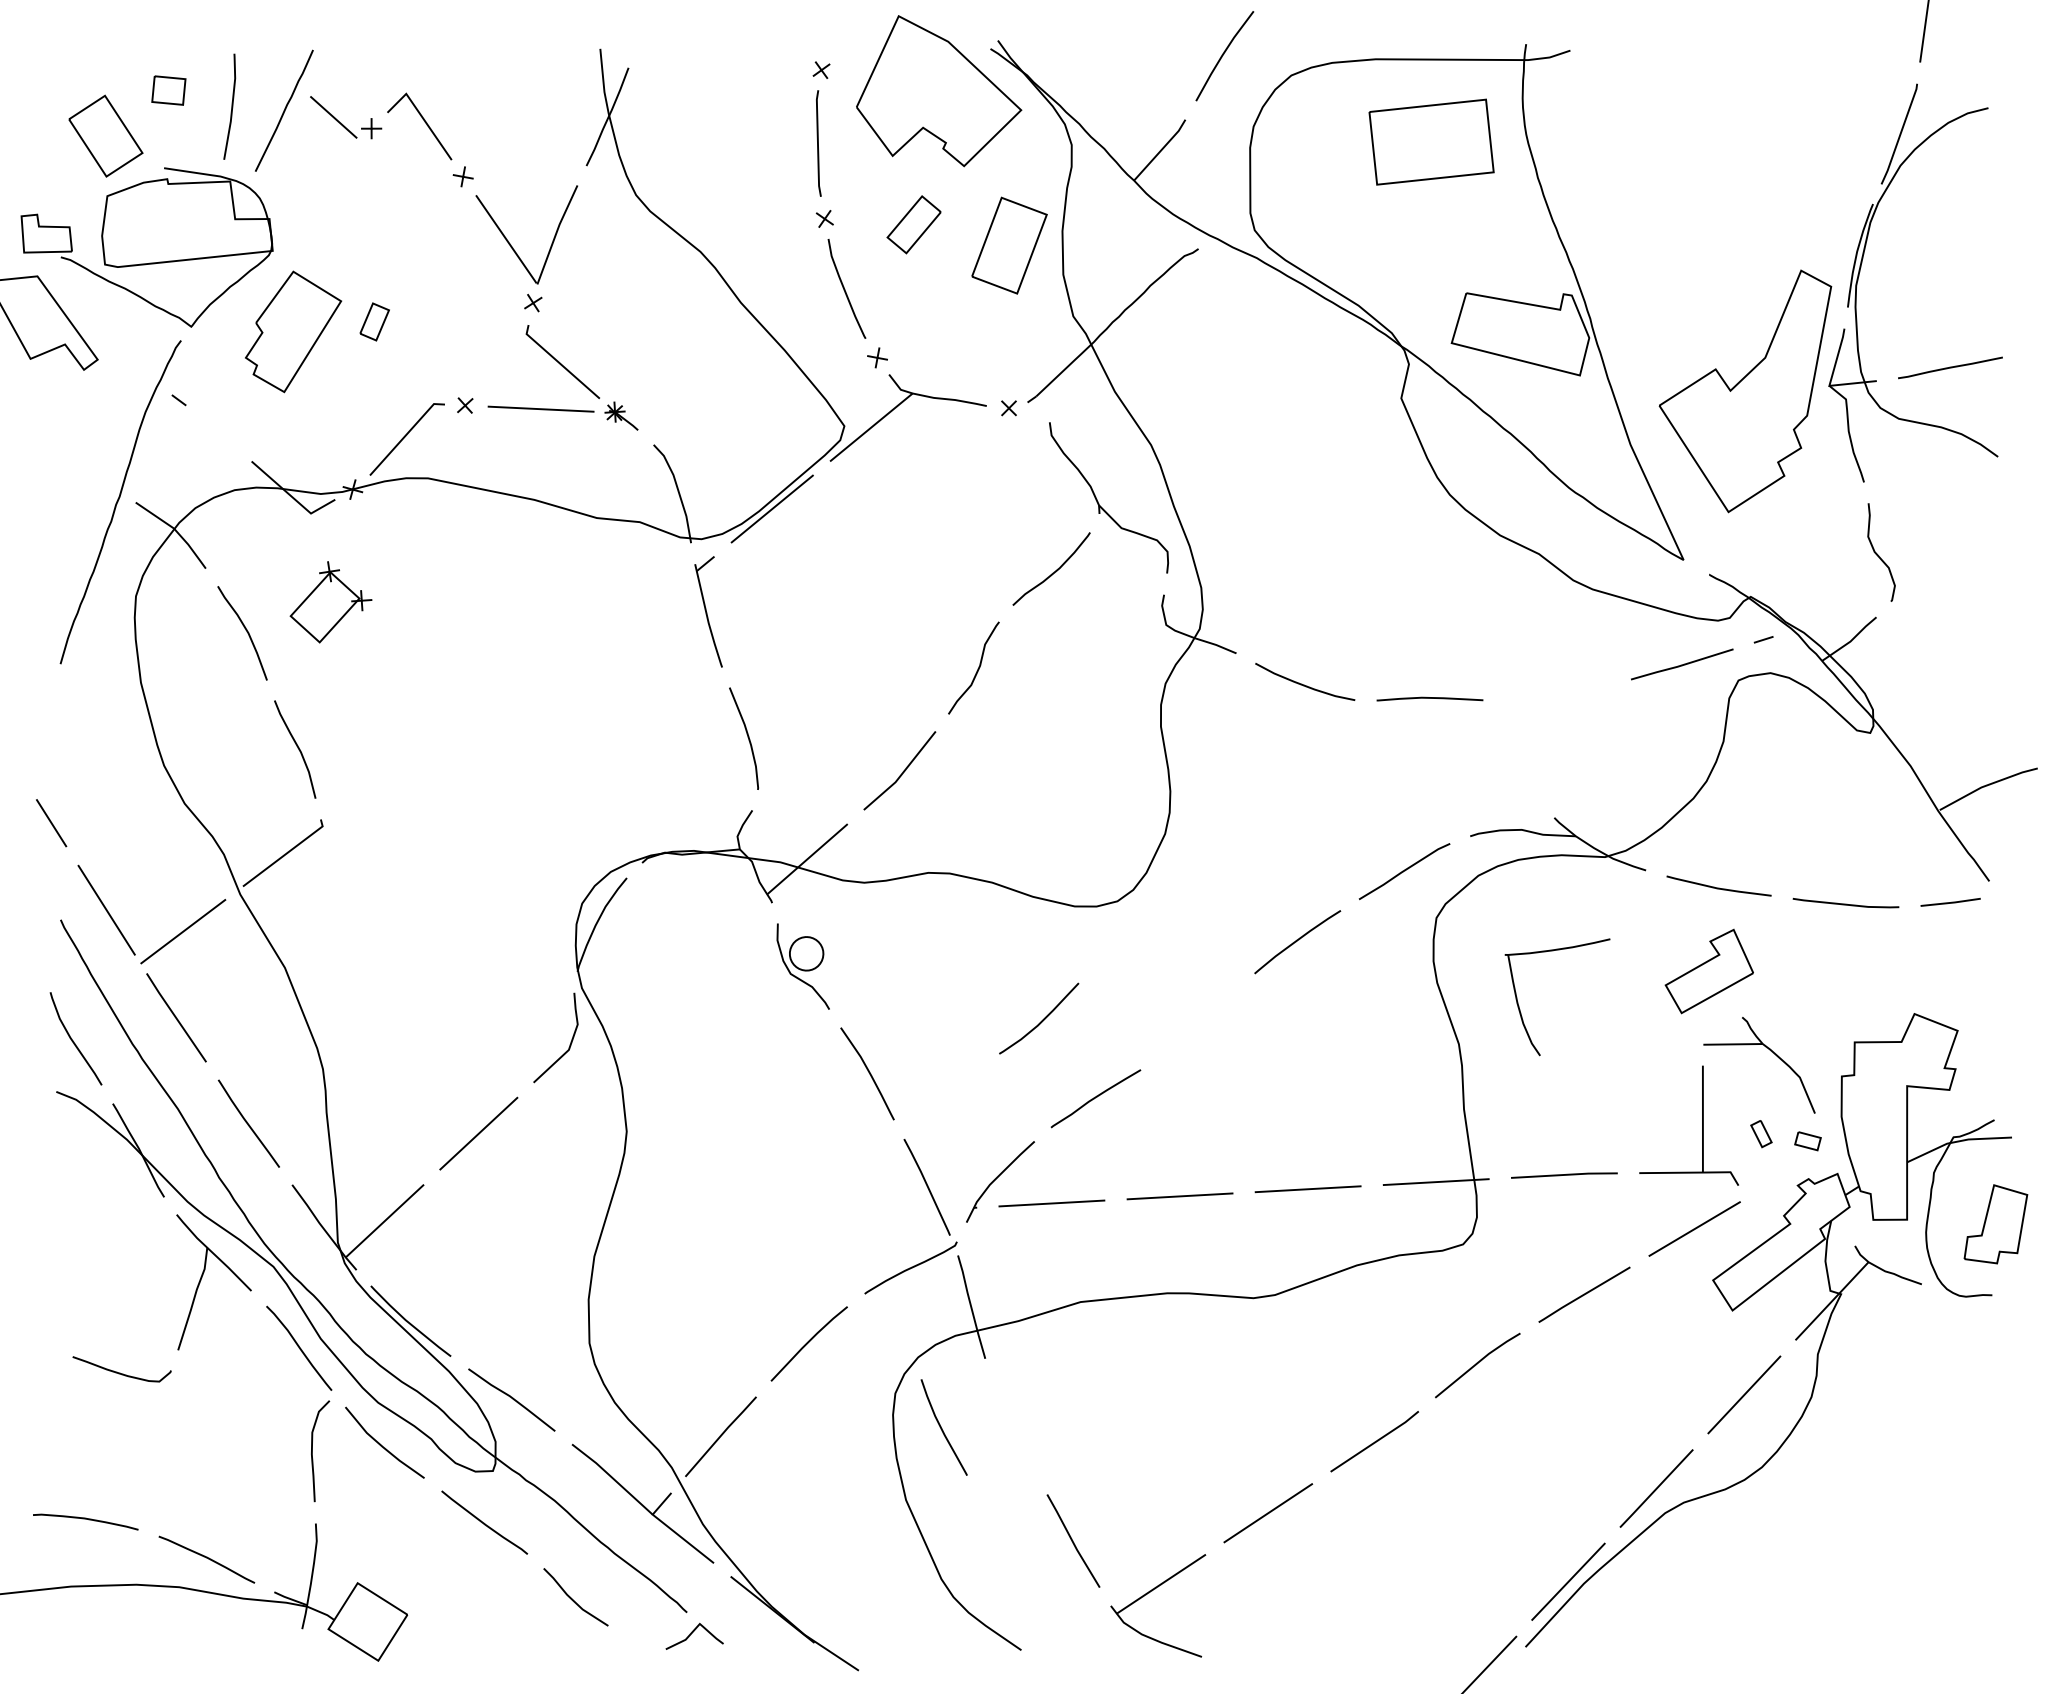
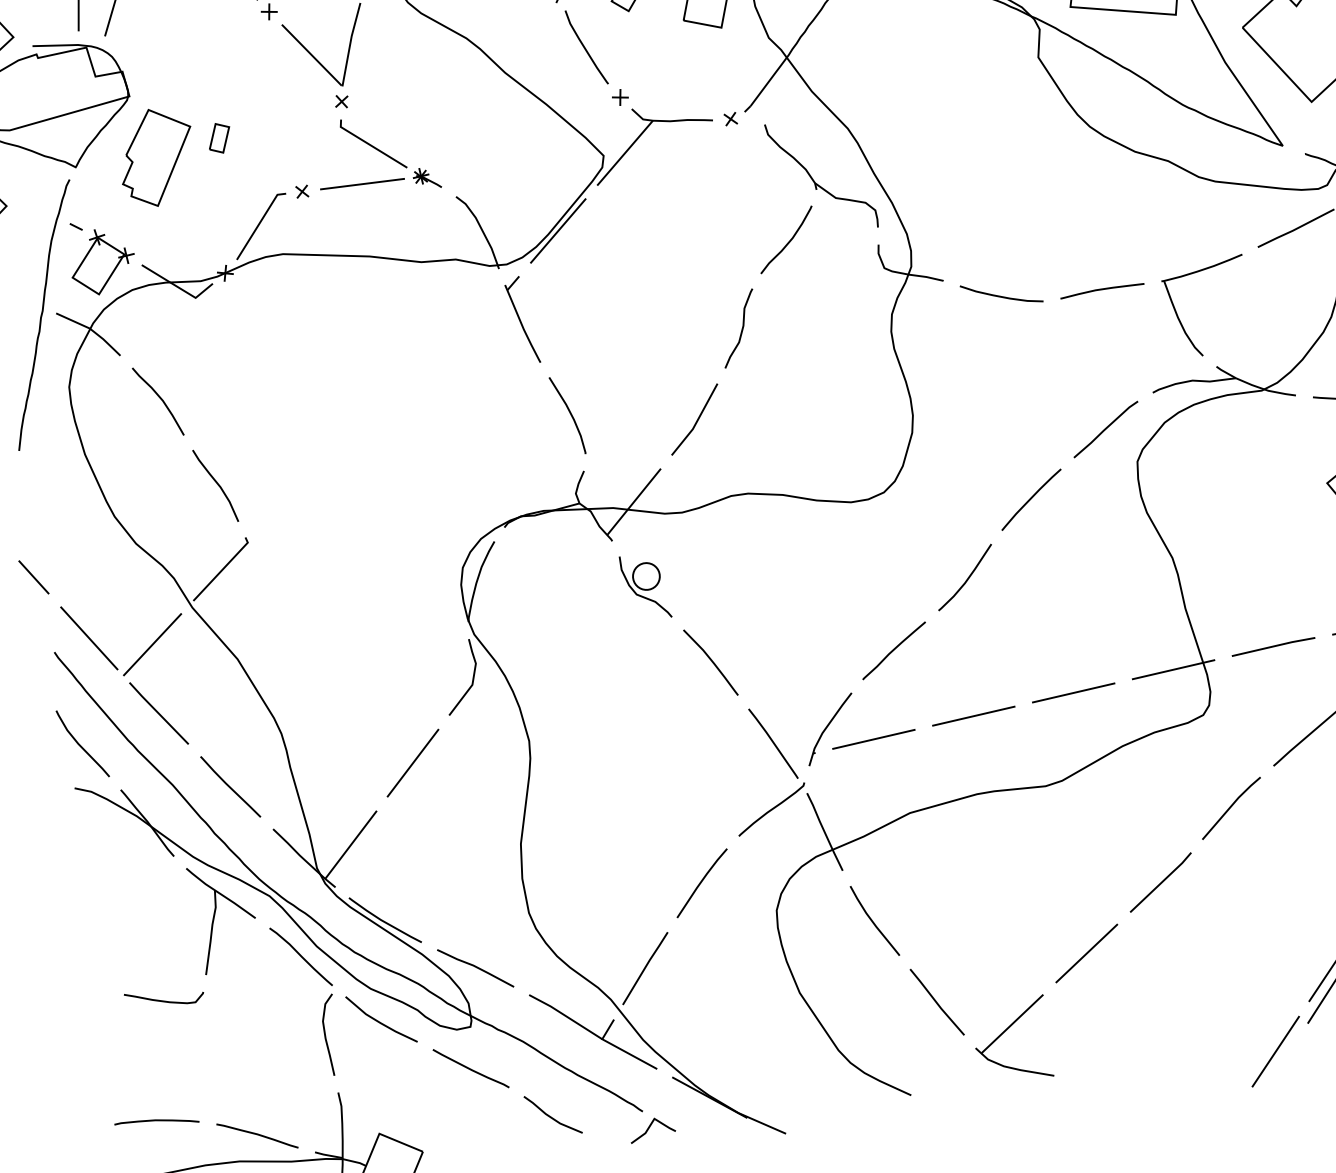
part: (330, 602) -> (102, 261), moved
part: (1519, 1005) -> (1179, 319), moved
curve: (1041, 1020) -> (967, 578), moved
curve: (942, 1428) -> (873, 921), moved

